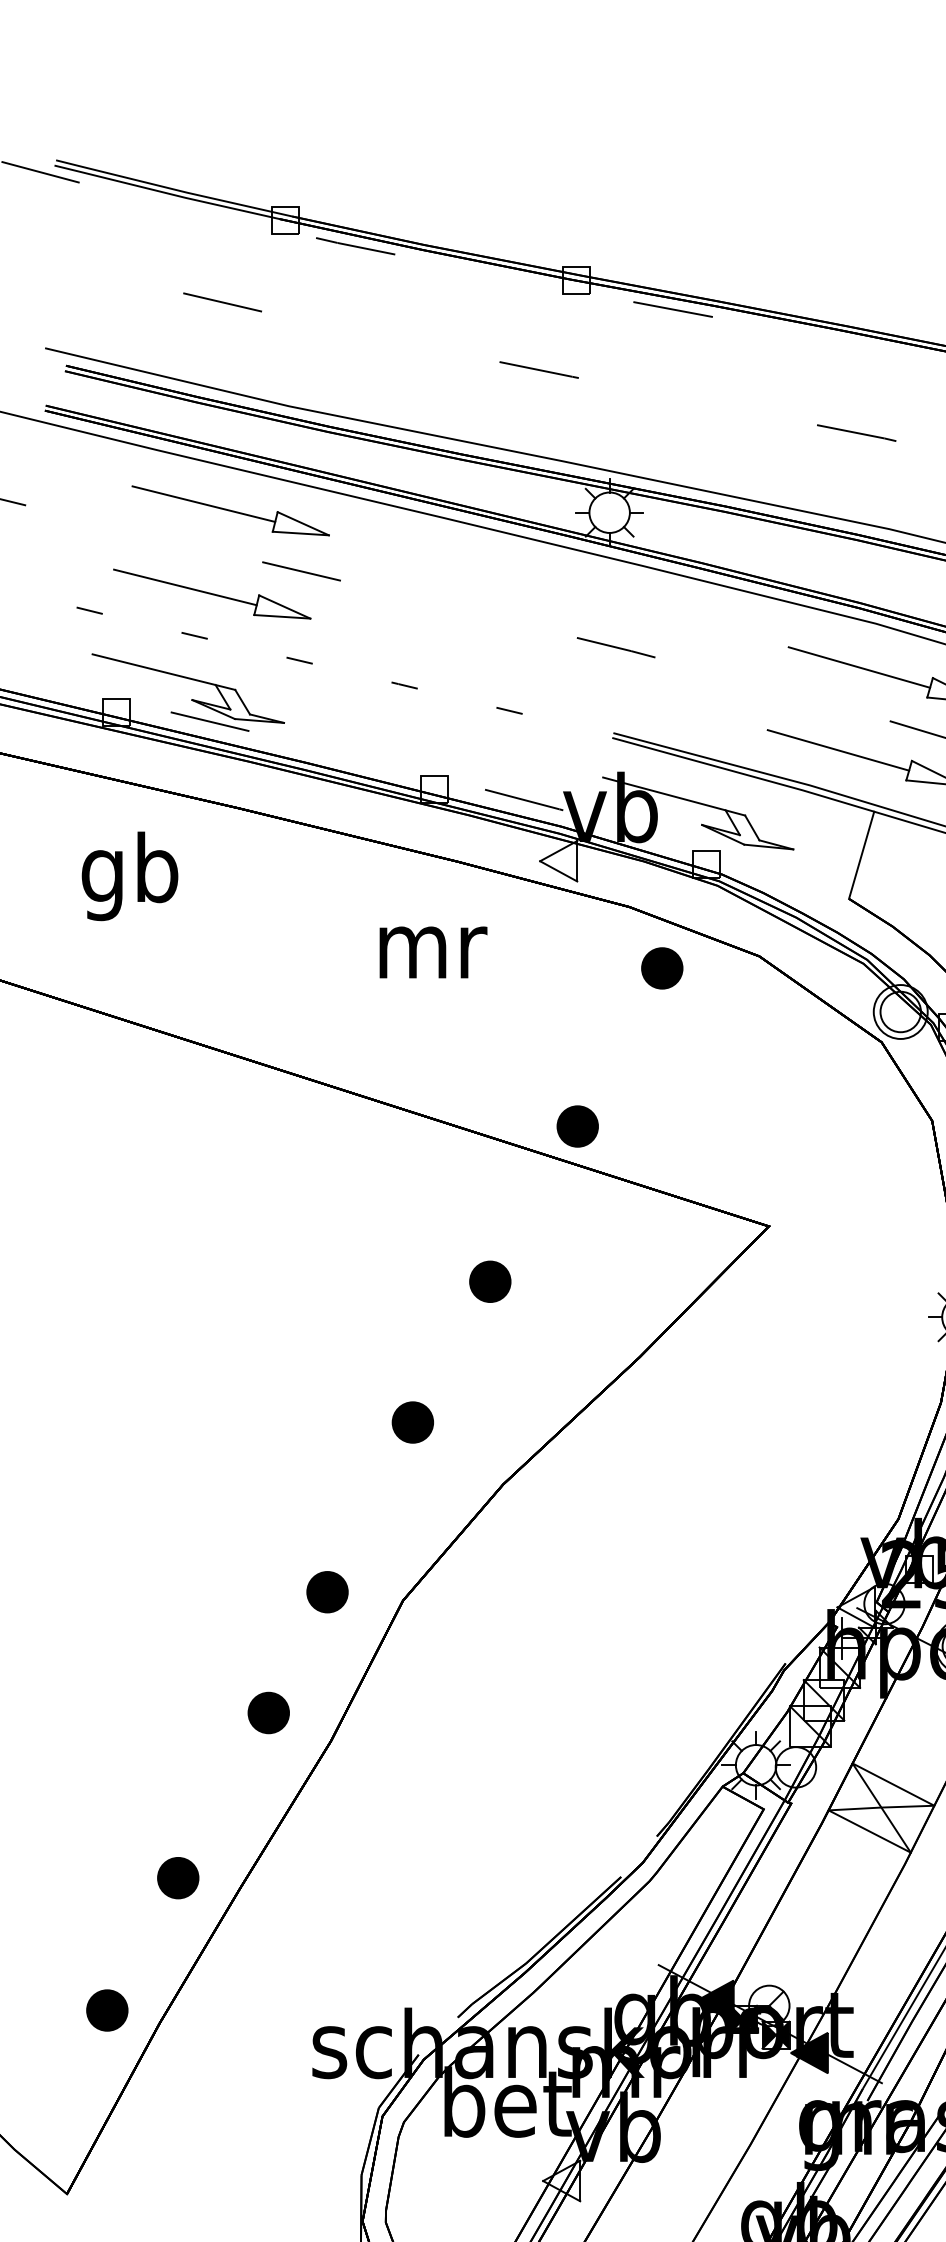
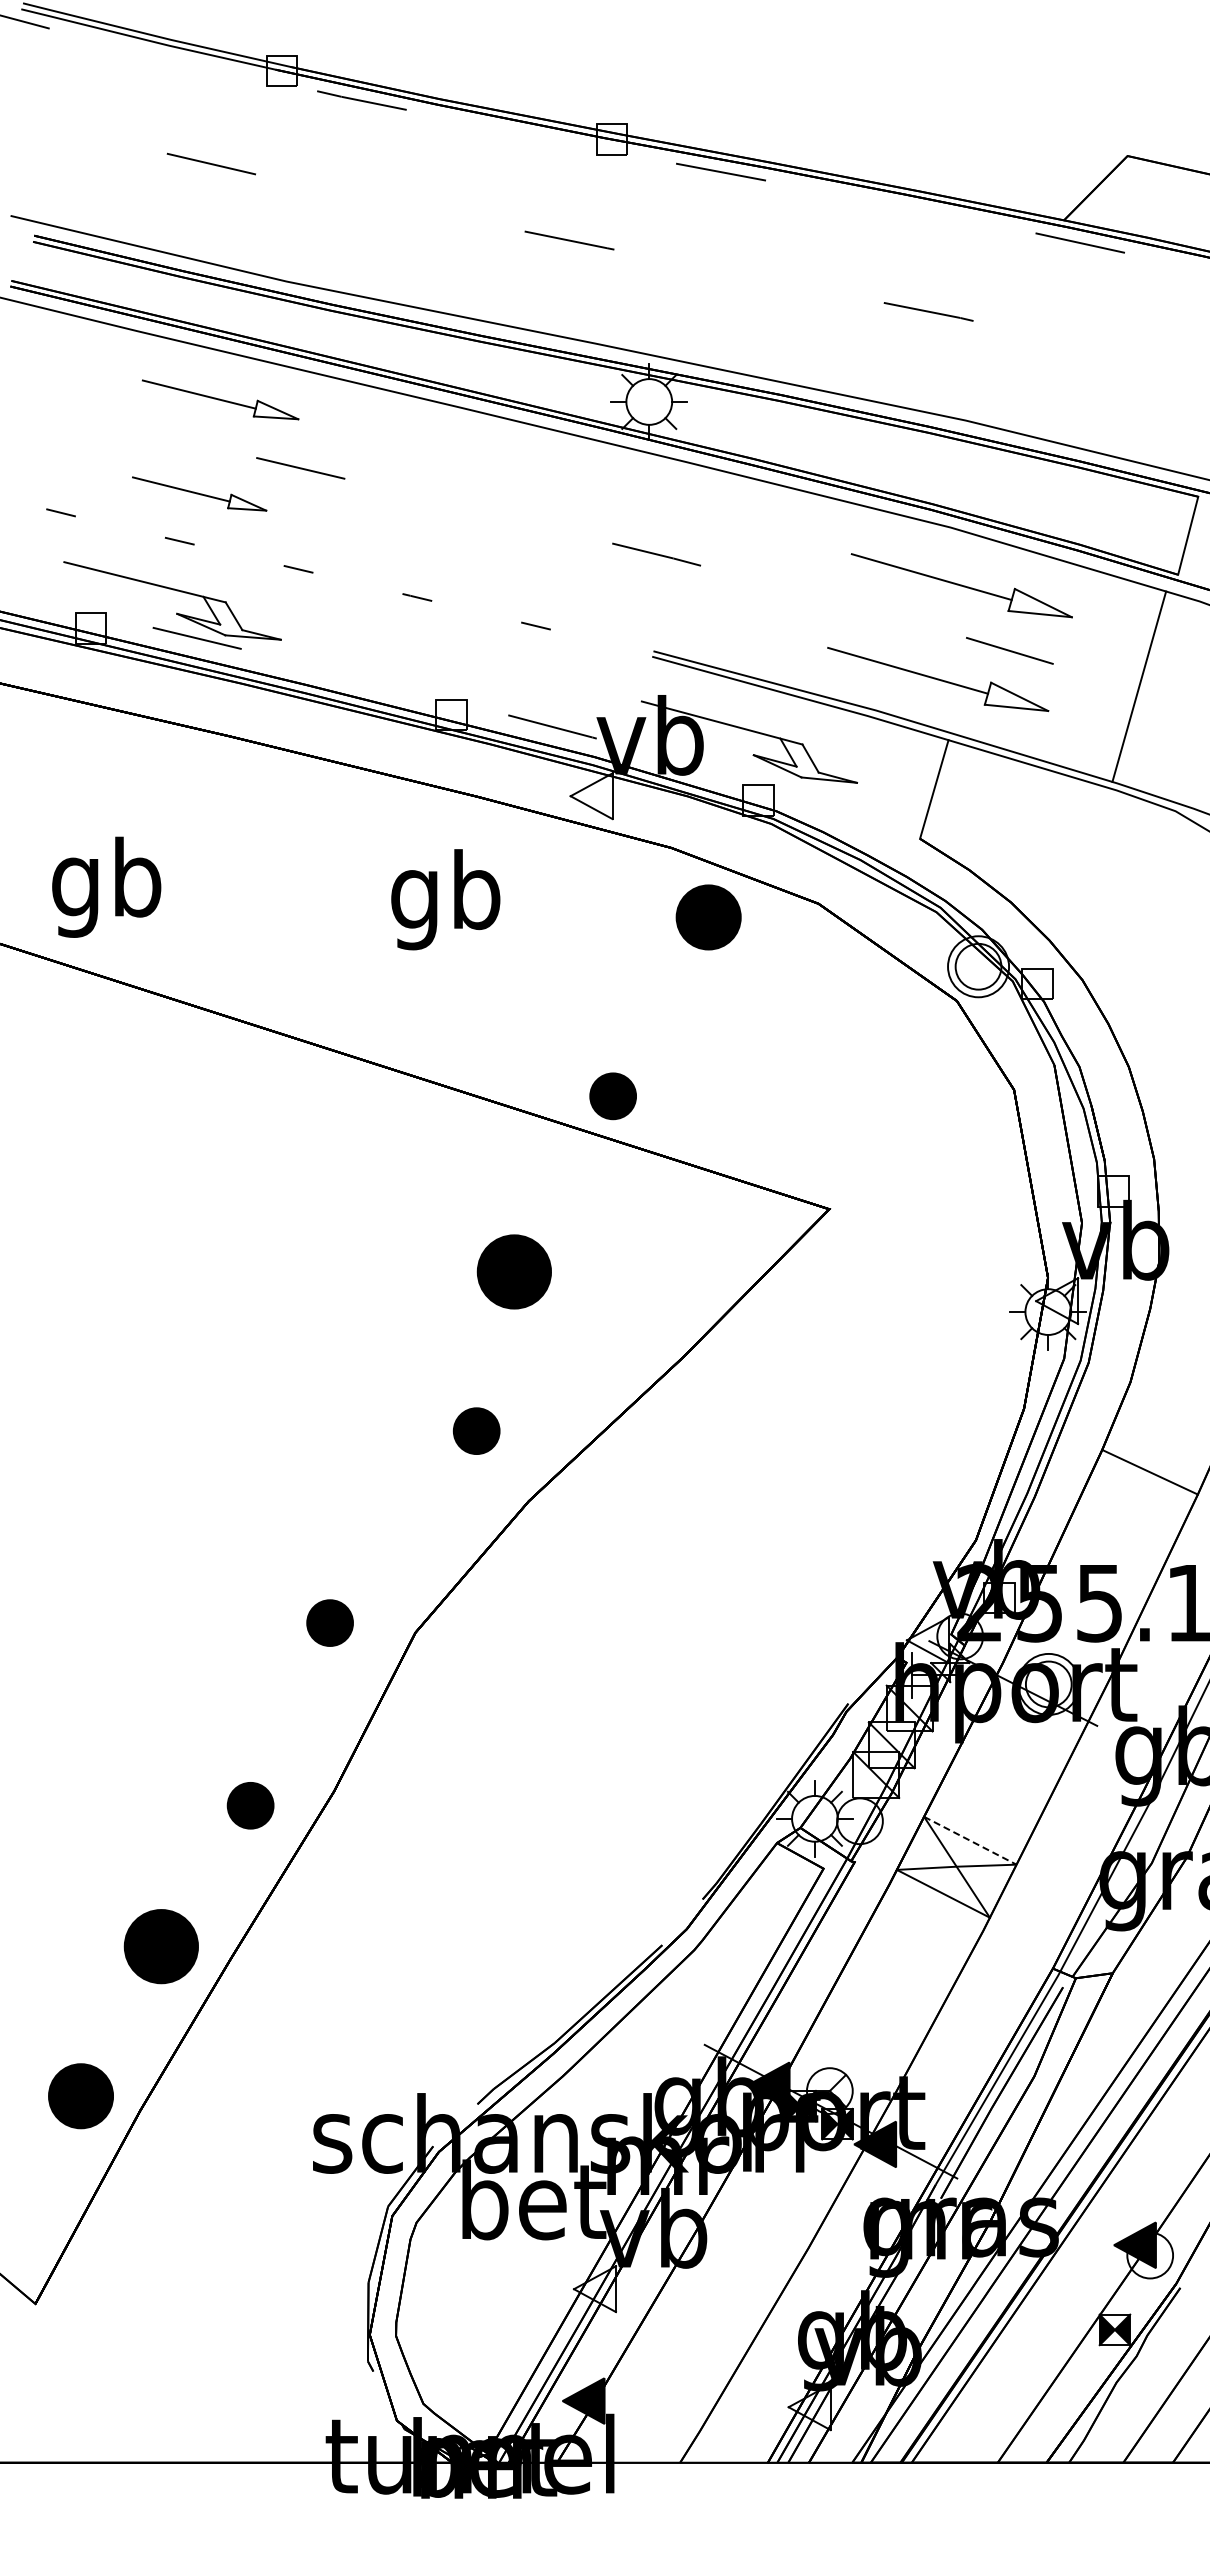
part: (230, 510) -> (220, 399), size x0.7
part: (212, 593) -> (199, 493), size x0.6
text: (129, 875) -> (106, 886), moved
text: (433, 952) -> (449, 899), mr -> gb
part: (662, 968) -> (708, 917), size x1.4
part: (489, 1281) -> (513, 1271), size x1.6
part: (412, 1421) -> (476, 1430), moved
part: (268, 1712) -> (250, 1805), moved
line: (893, 1784) -> (970, 1840), solid -> dashed
part: (177, 1878) -> (160, 1946), size x1.6
part: (106, 2010) -> (80, 2096), size x1.4

